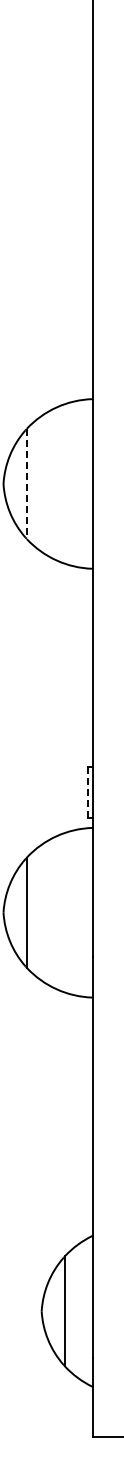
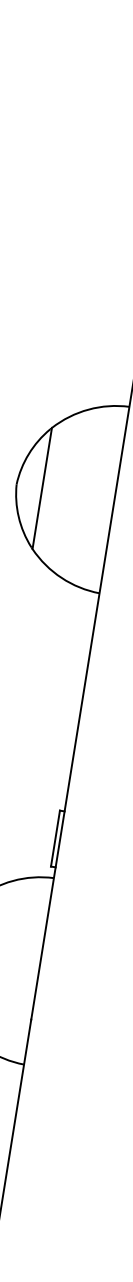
line: (26, 484) -> (41, 489), dashed -> solid
line: (88, 792) -> (55, 838), dashed -> solid

